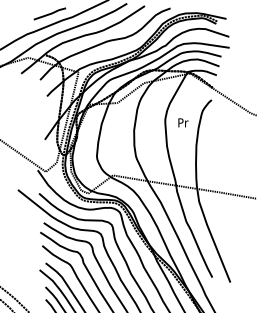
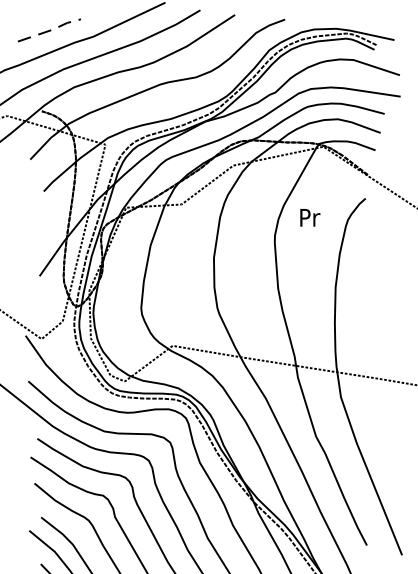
line: (51, 13) -> (52, 29), solid -> dashed
text: (183, 122) -> (310, 217), moved

